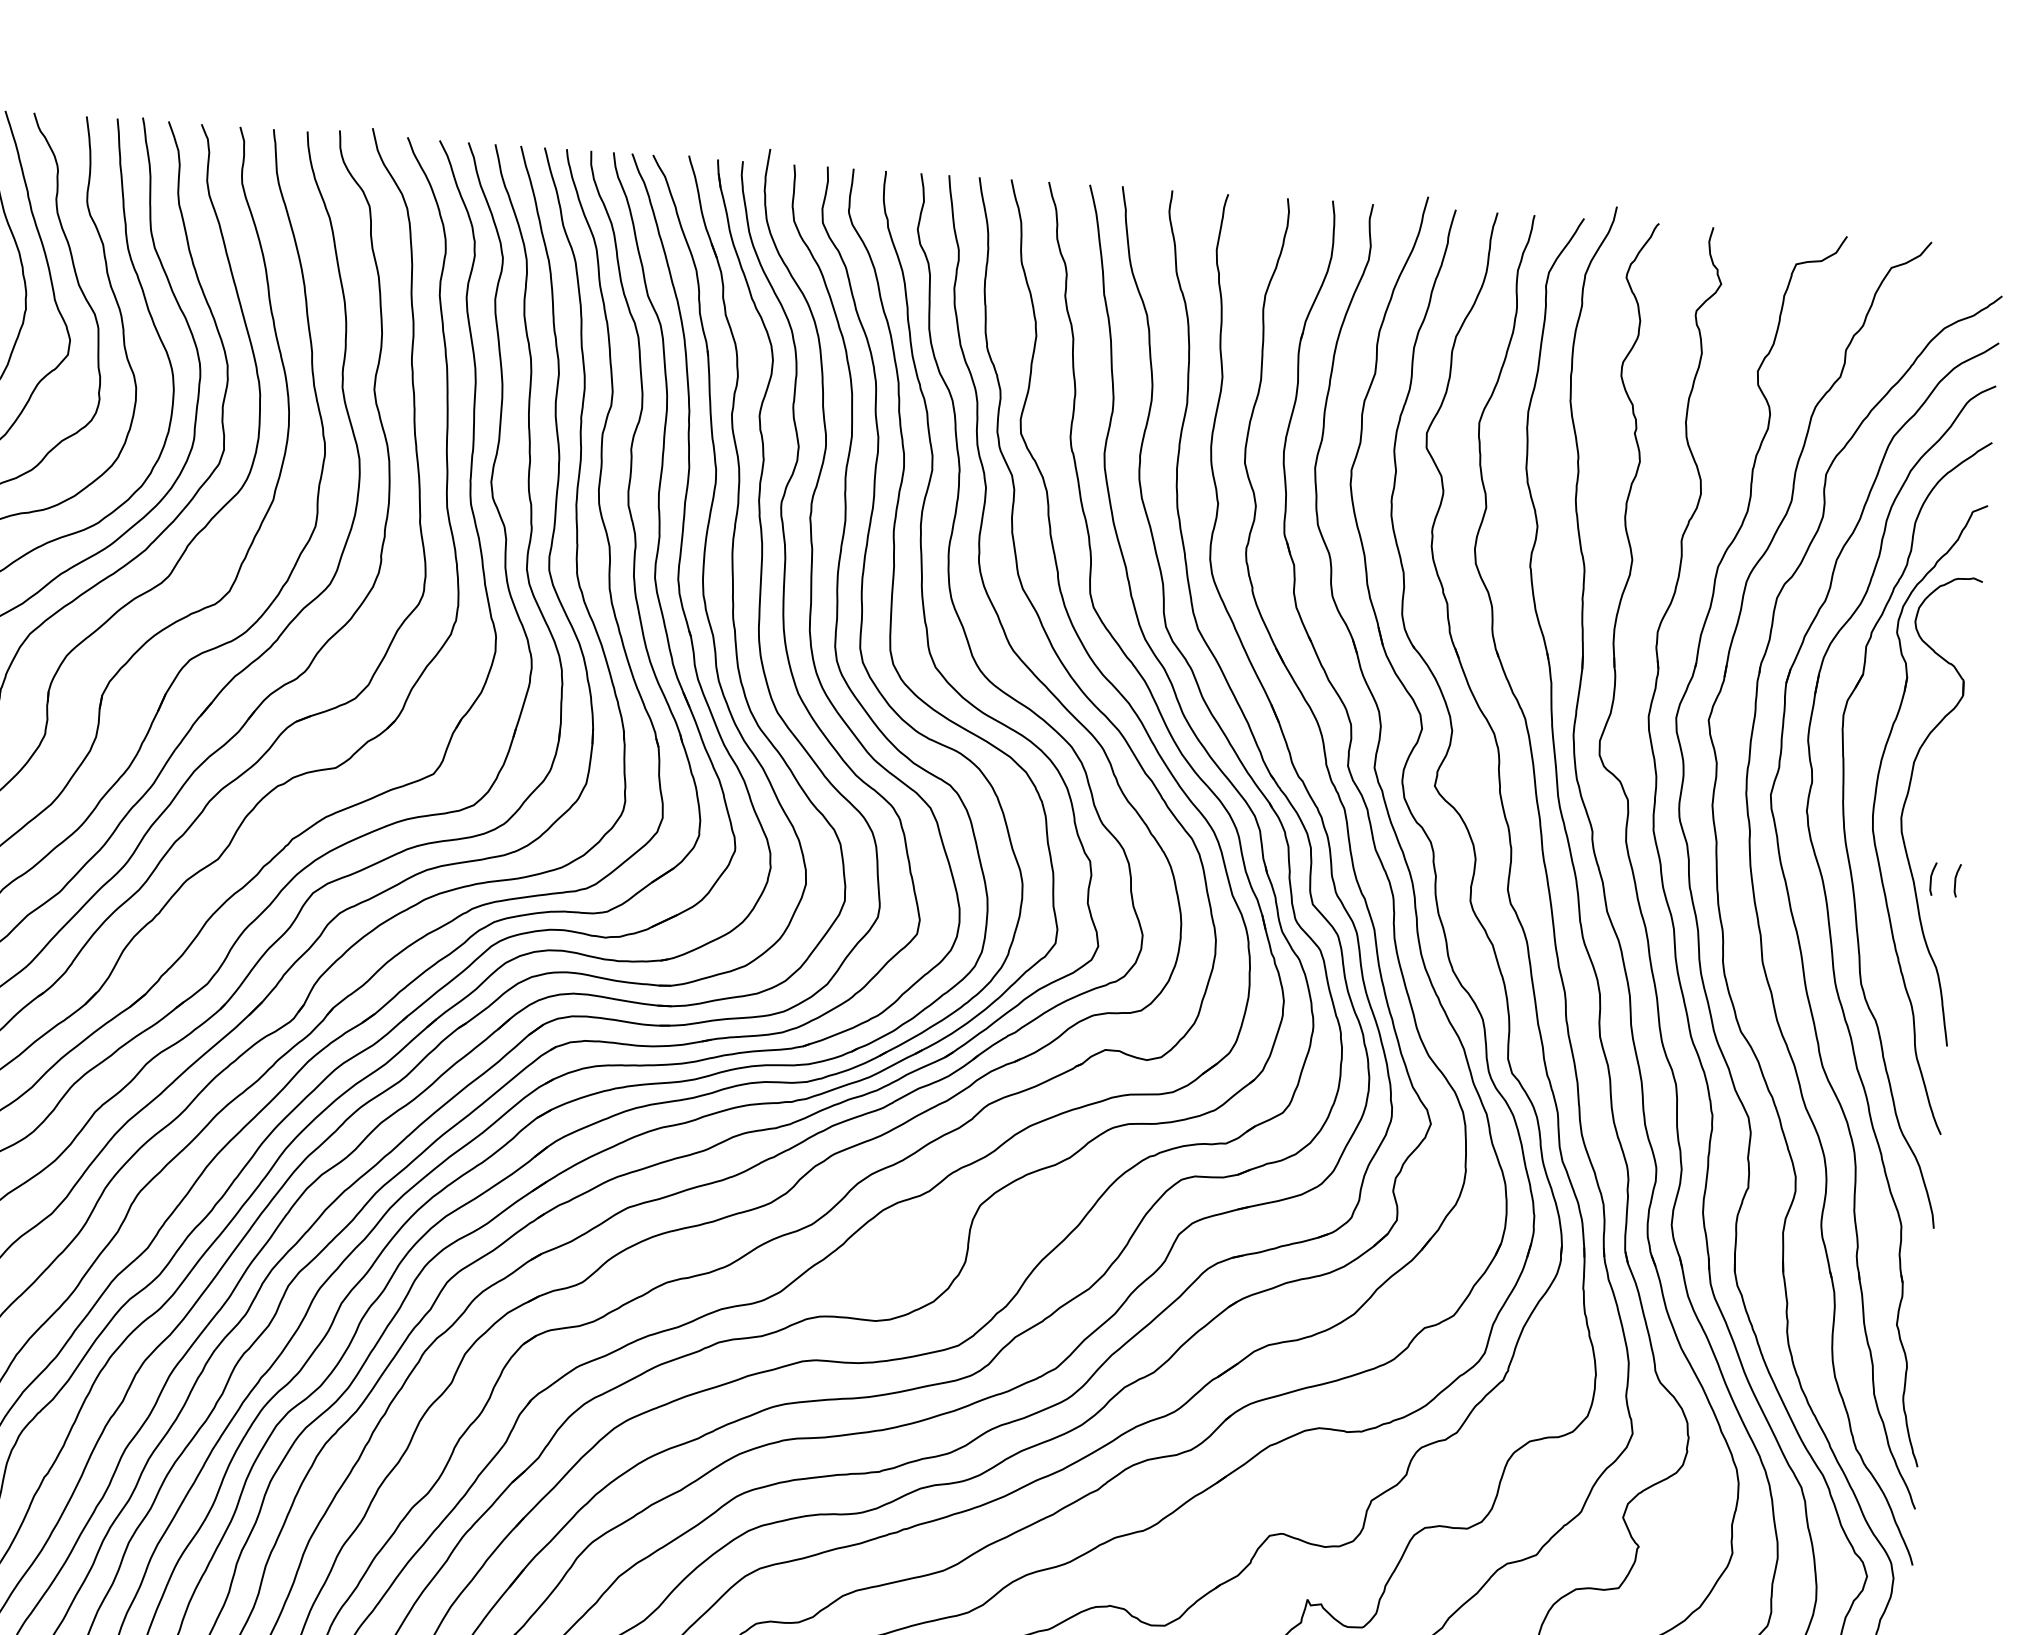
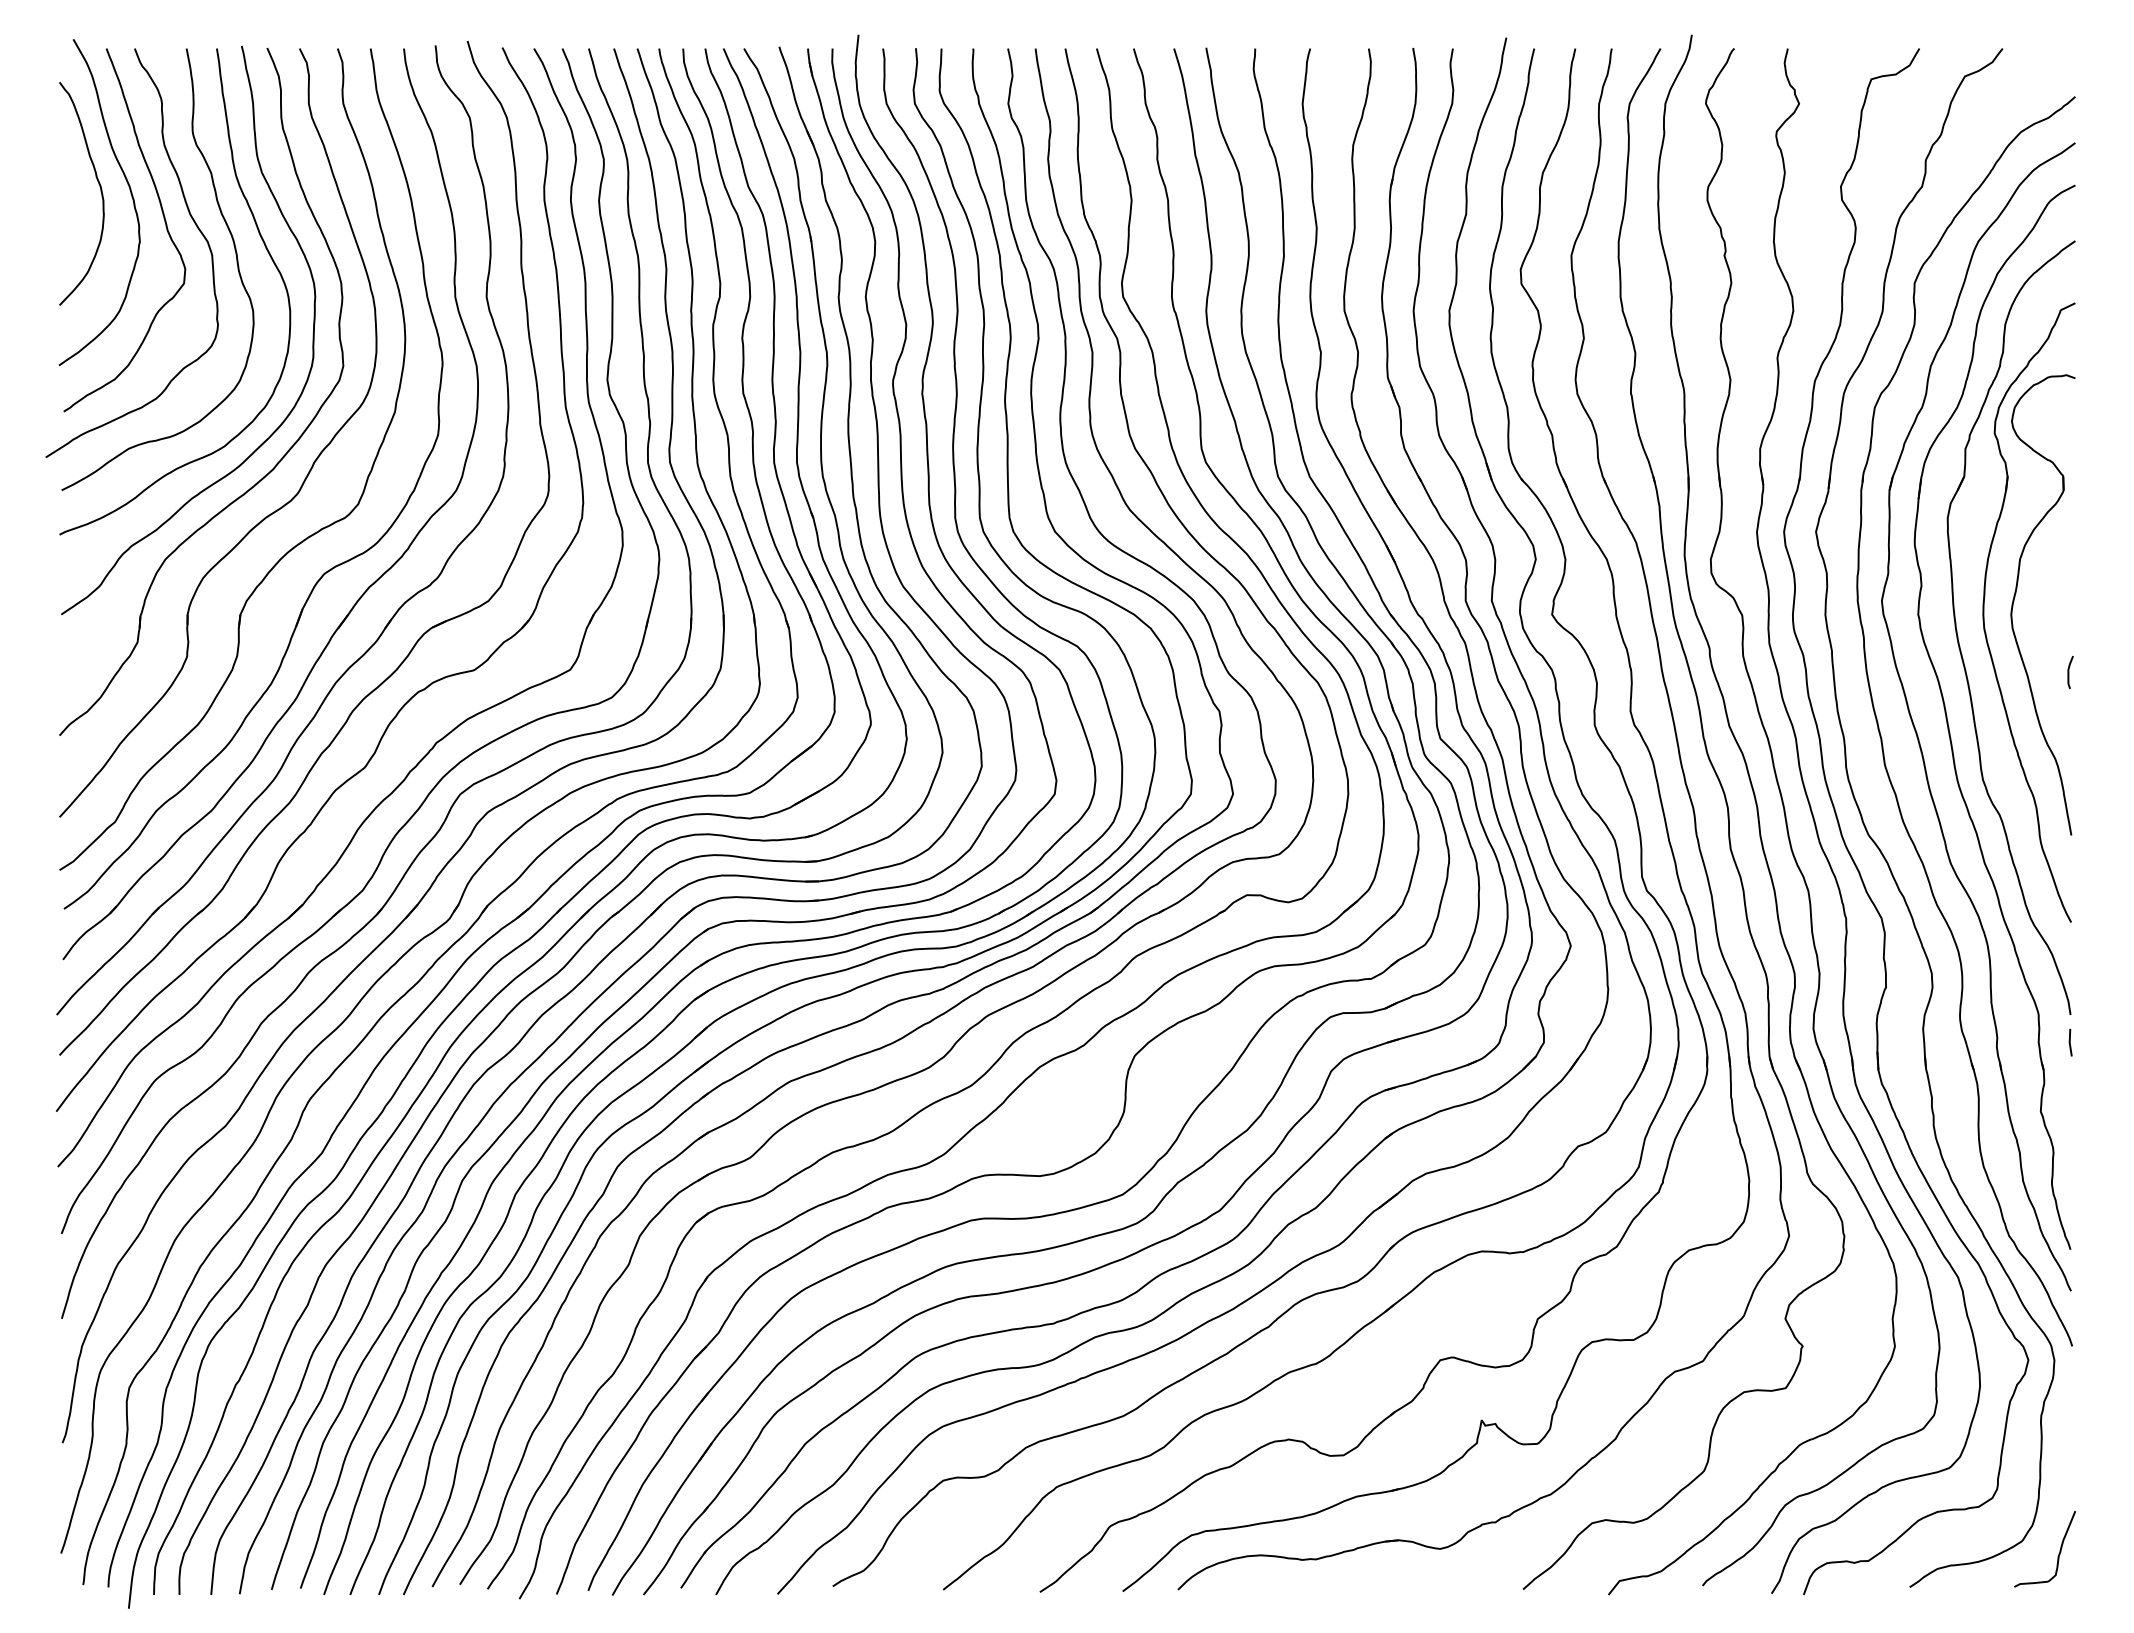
line: (1932, 879) -> (2045, 672), removed
line: (1931, 1256) -> (2070, 1042), added

